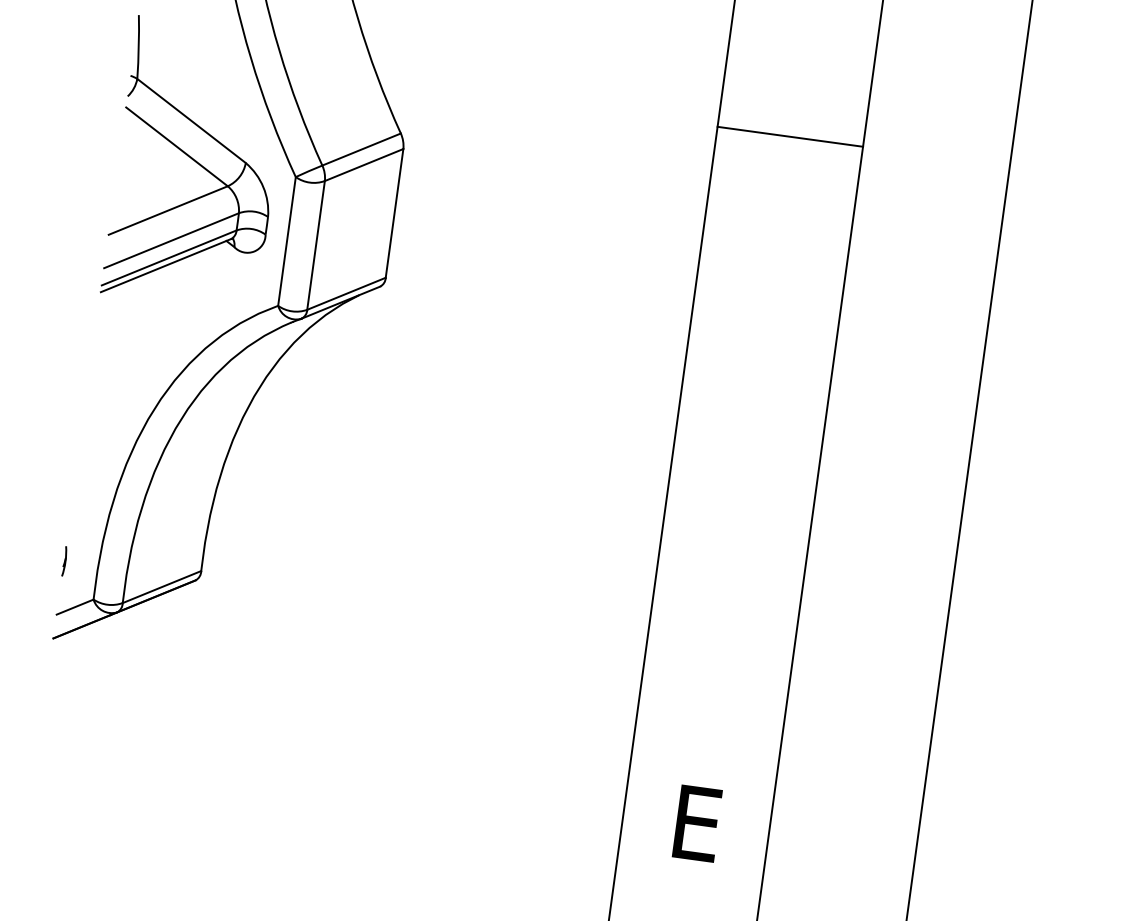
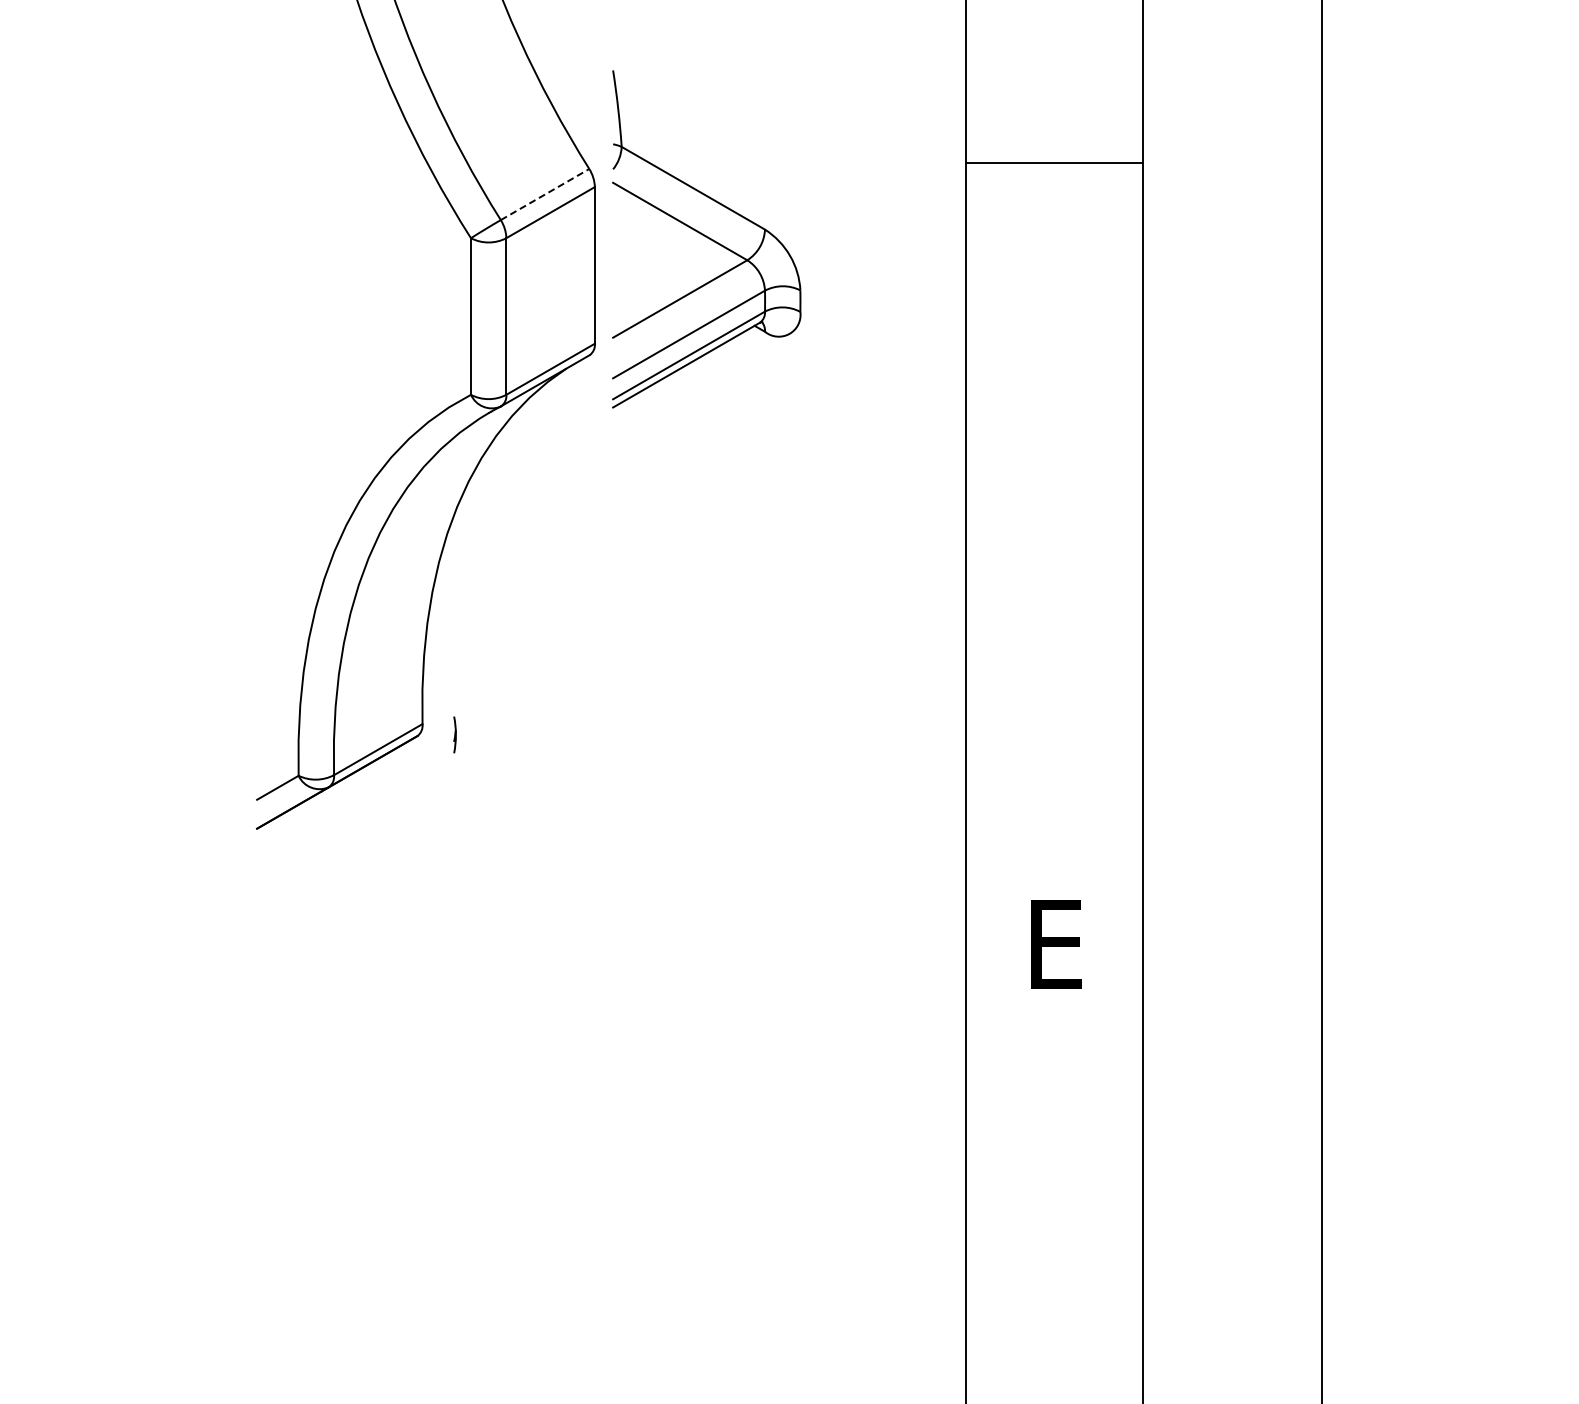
line: (789, 136) -> (1054, 163), moved
line: (361, 149) -> (545, 194), solid -> dashed
part: (196, 164) -> (706, 239), moved
line: (64, 561) -> (454, 734), moved

